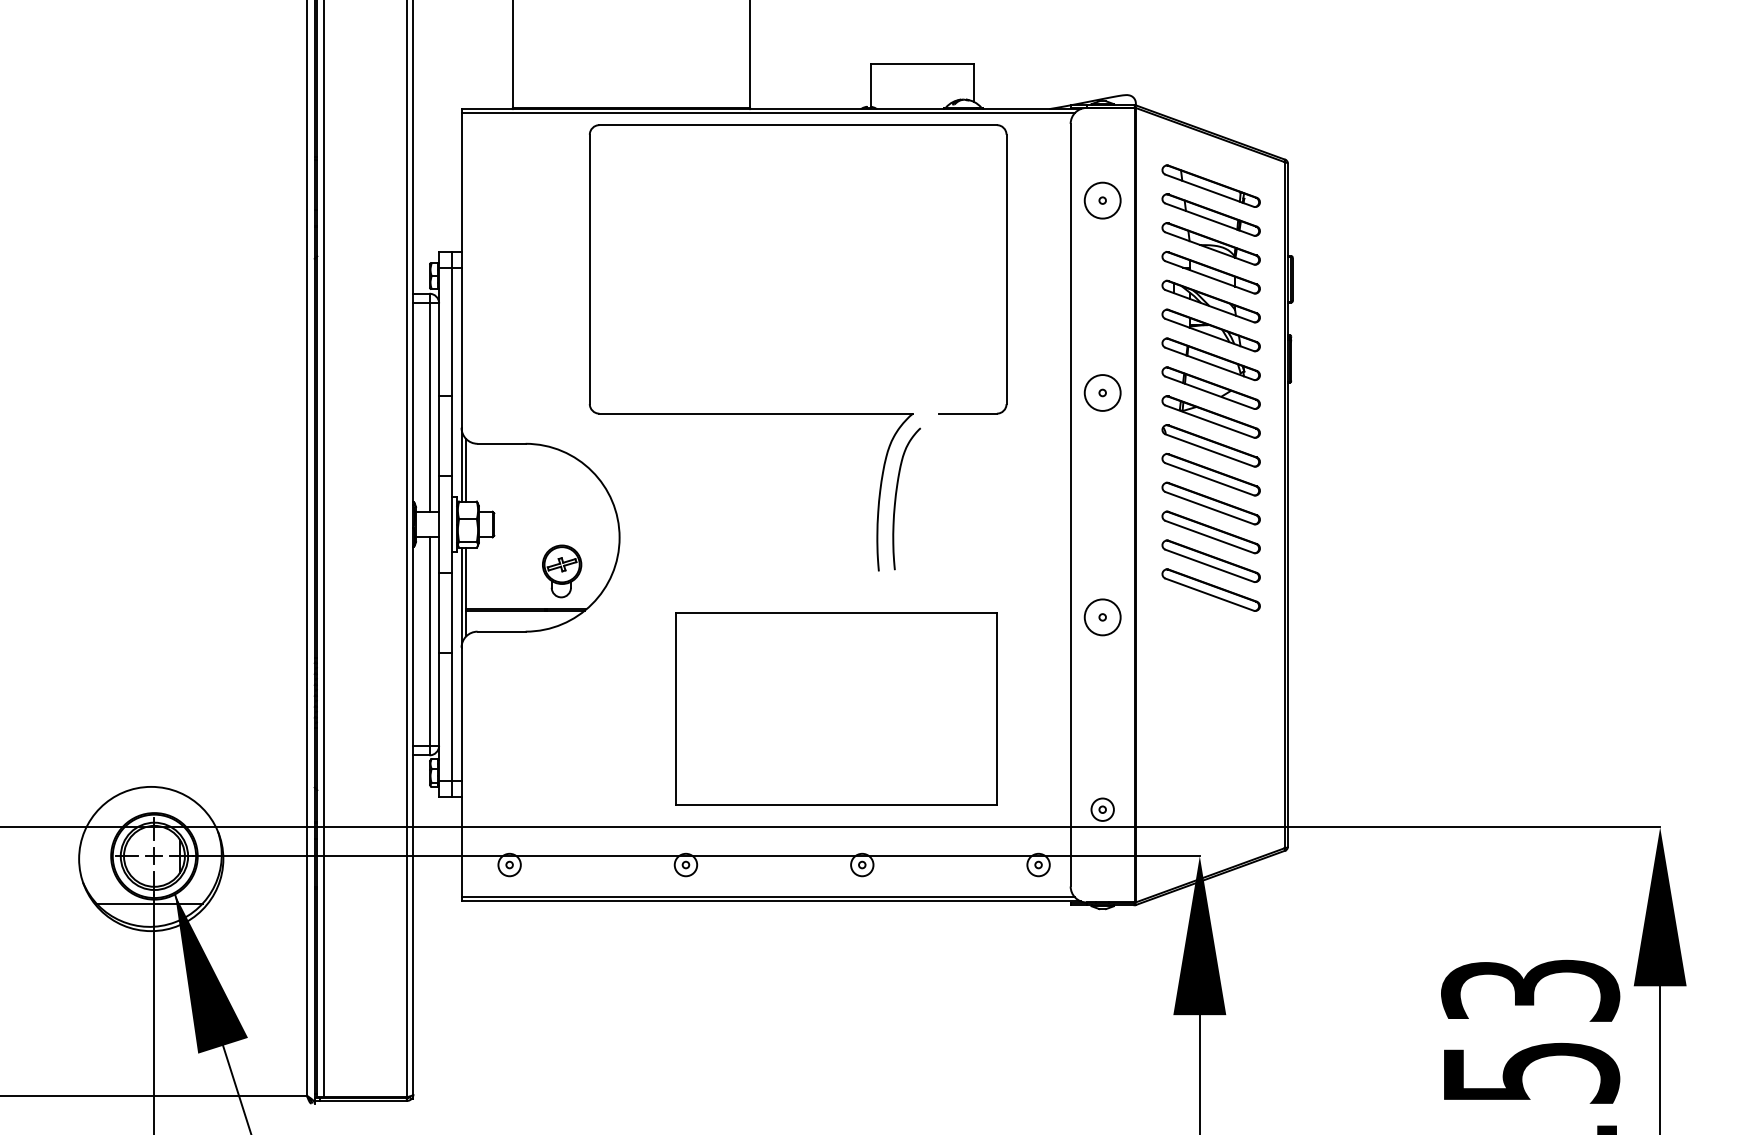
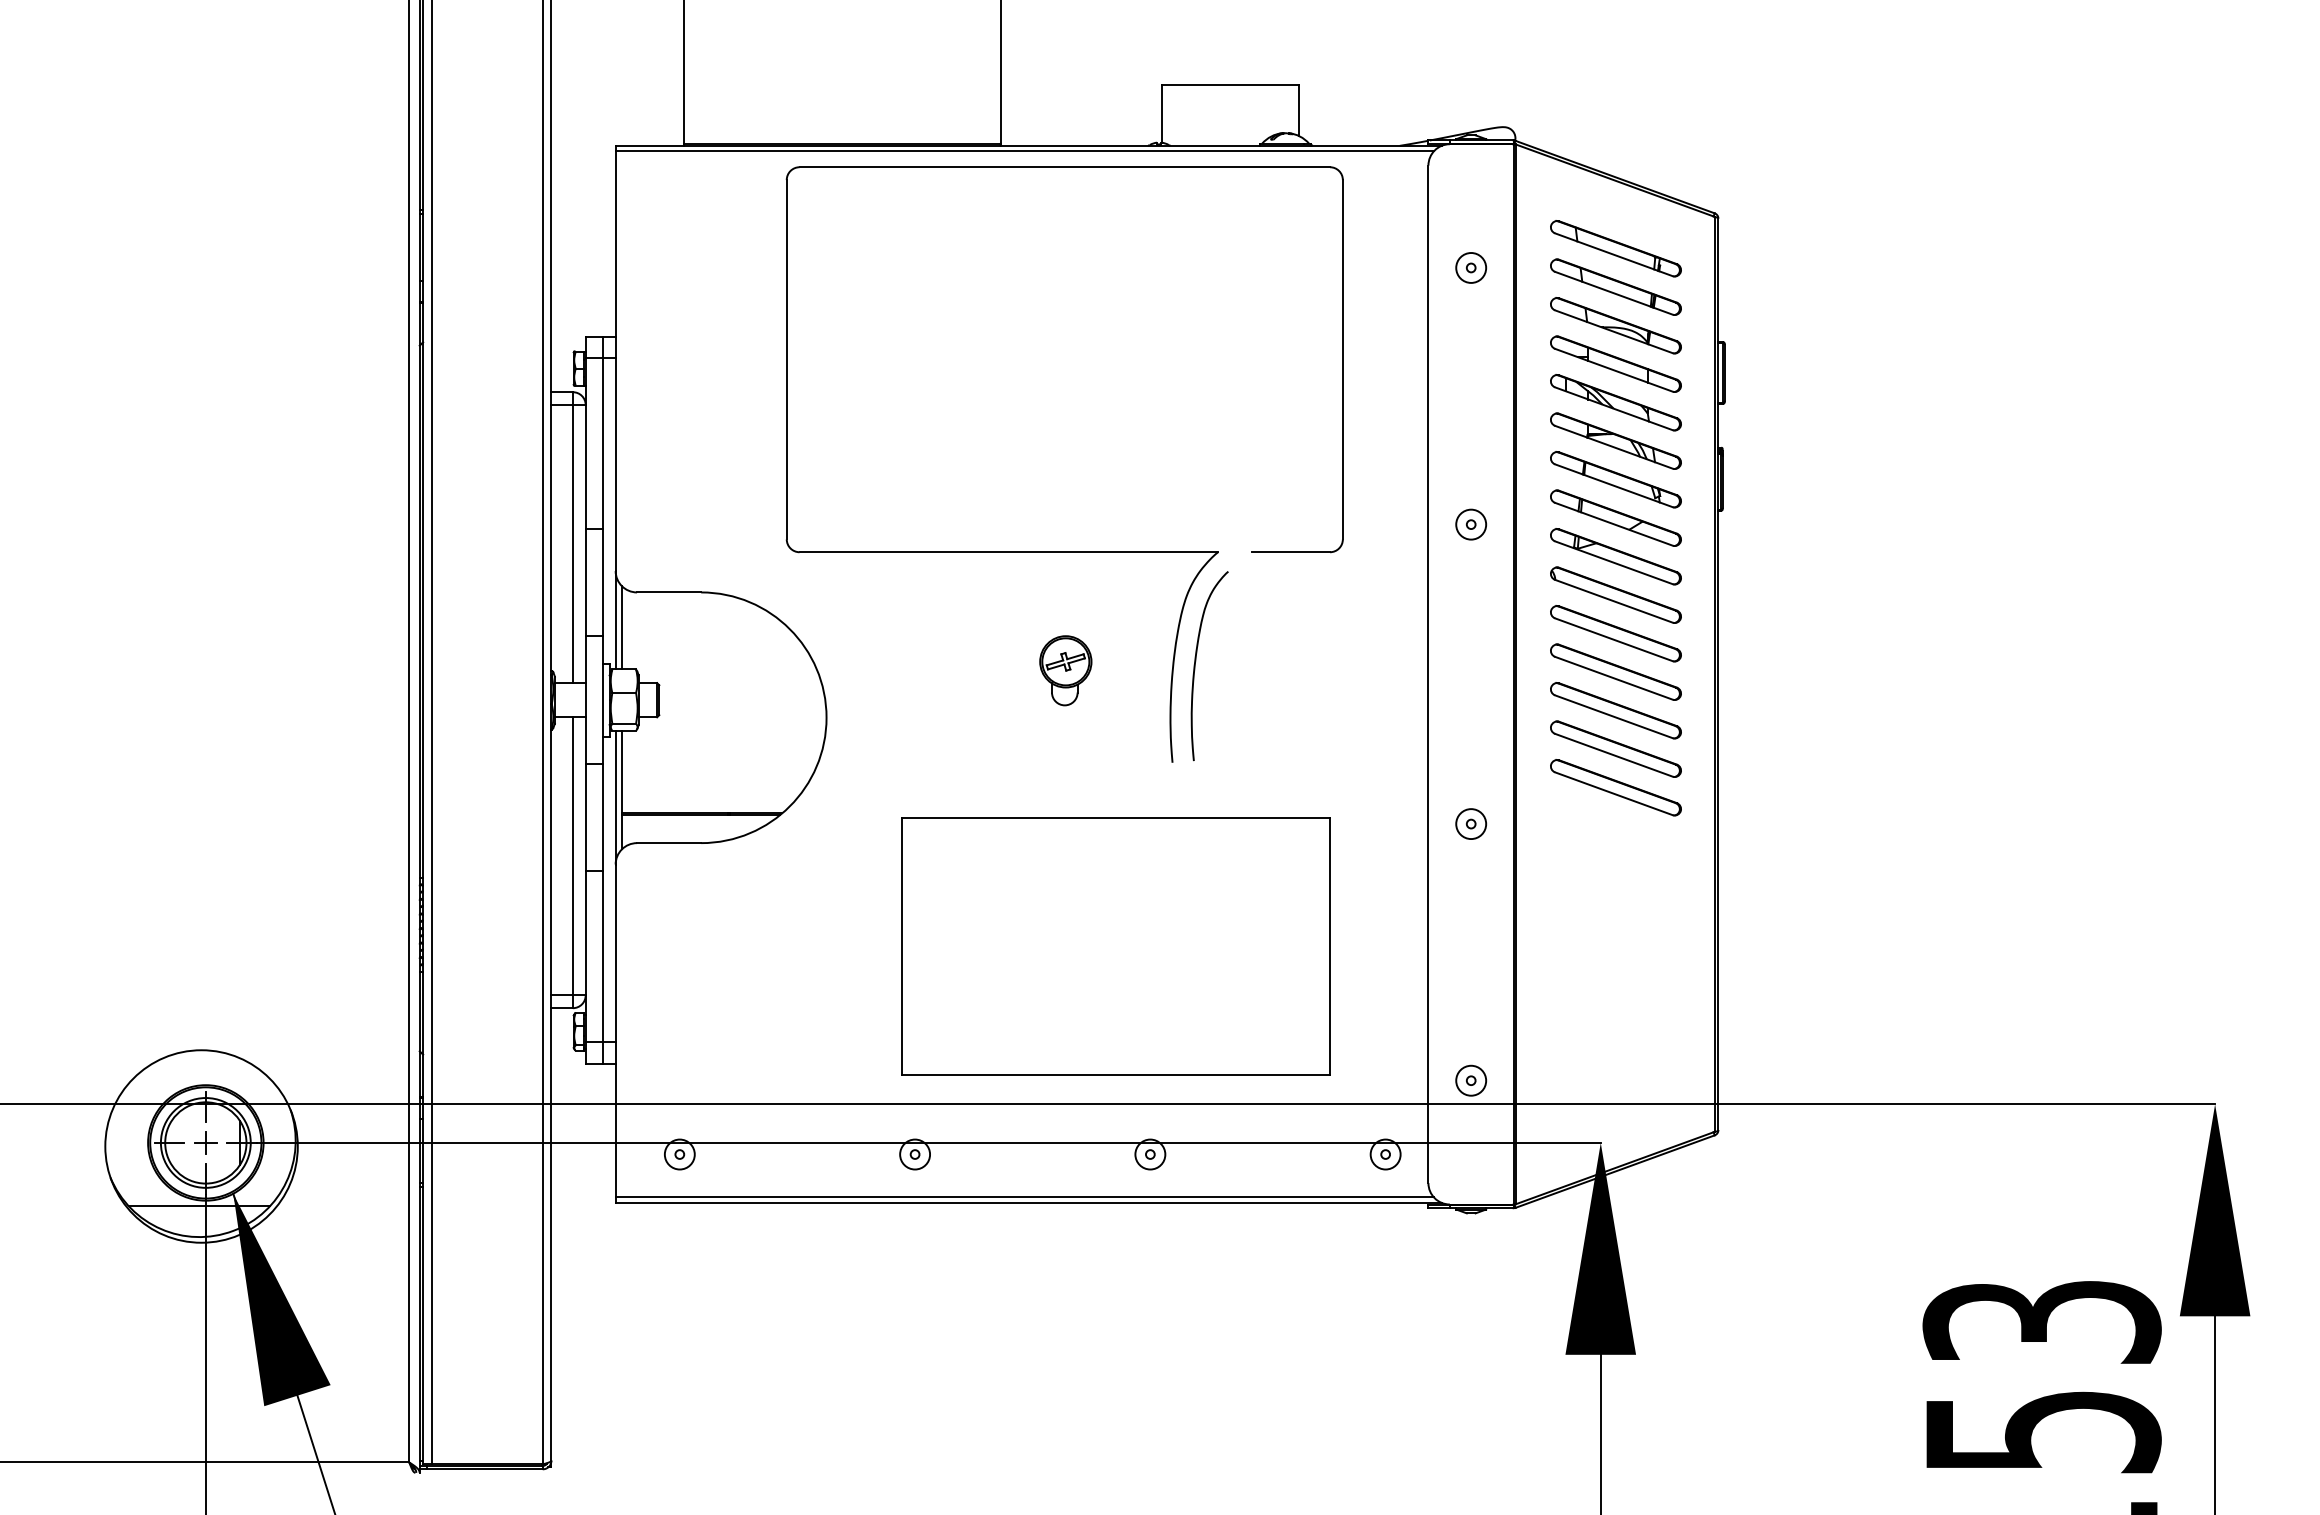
circle: (1102, 200) -> (1471, 267), size x0.62
circle: (1102, 392) -> (1471, 524), size x0.62
part: (561, 571) -> (1065, 670), moved
circle: (1102, 617) -> (1471, 824), size x0.62

